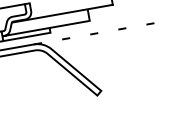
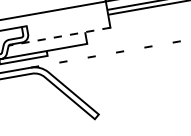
line: (62, 13) -> (59, 36), solid -> dashed

